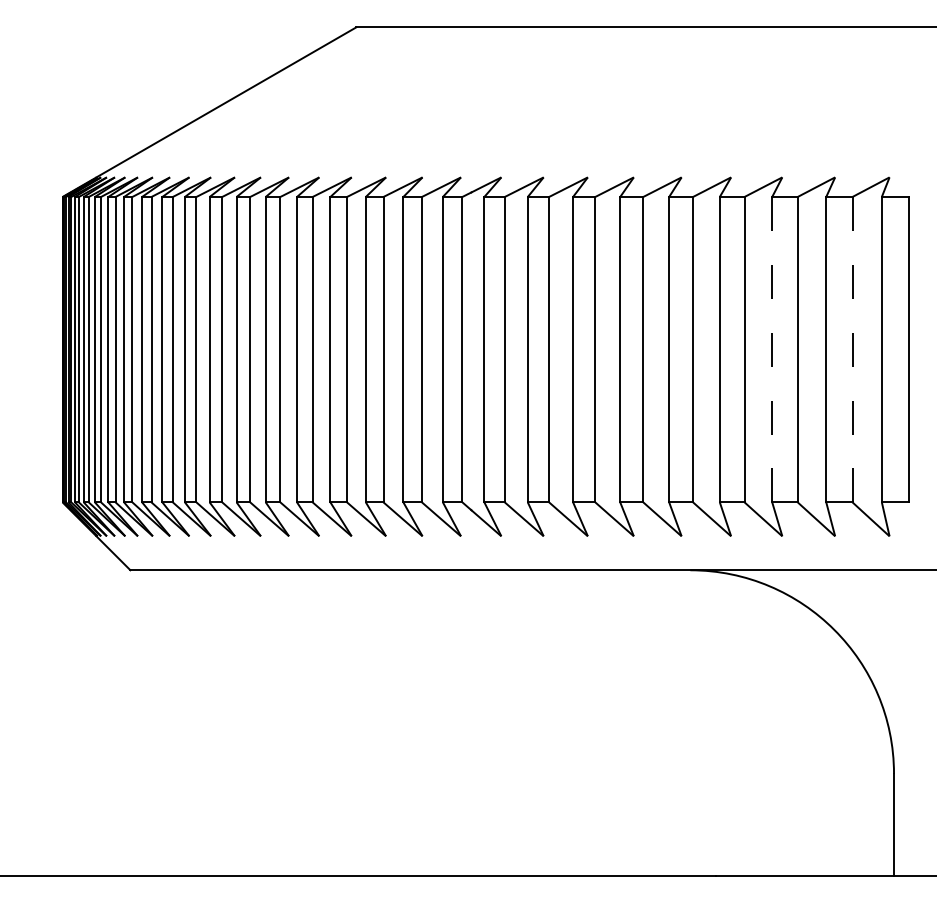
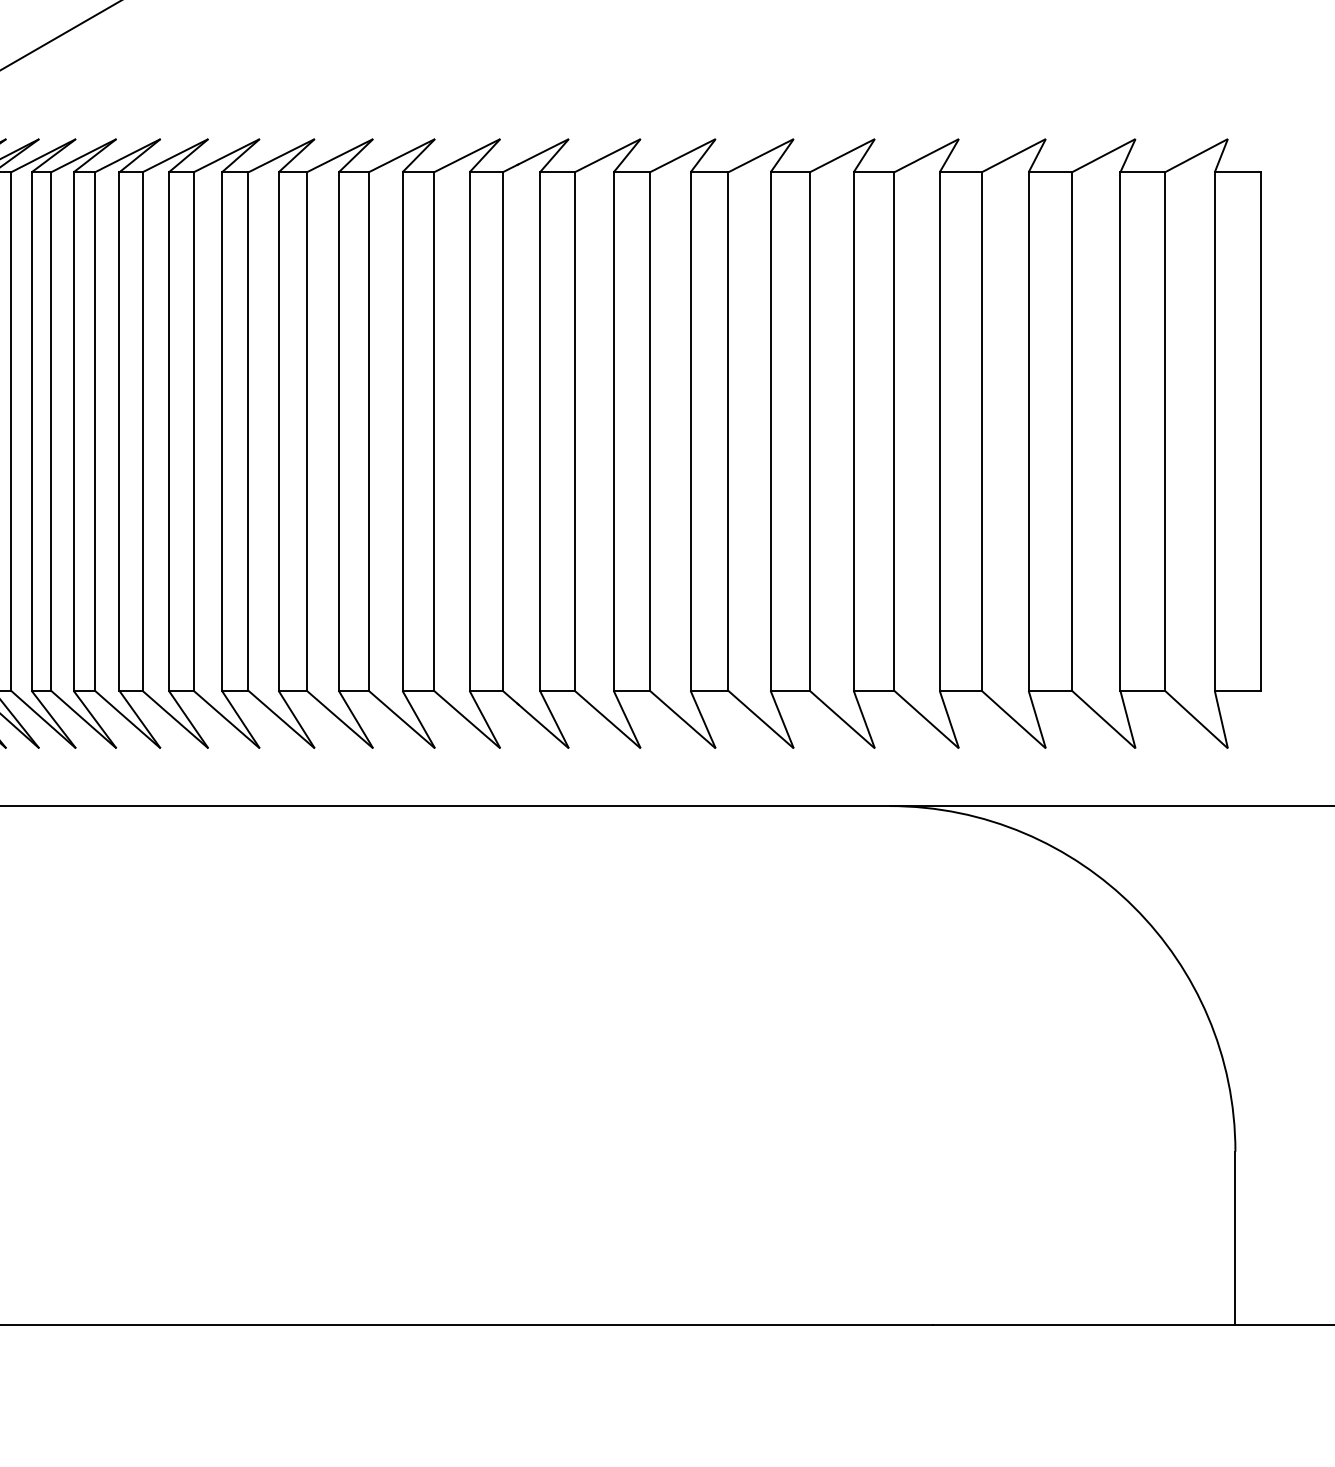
line: (772, 349) -> (1029, 431), dashed -> solid
line: (852, 349) -> (1164, 431), dashed -> solid

